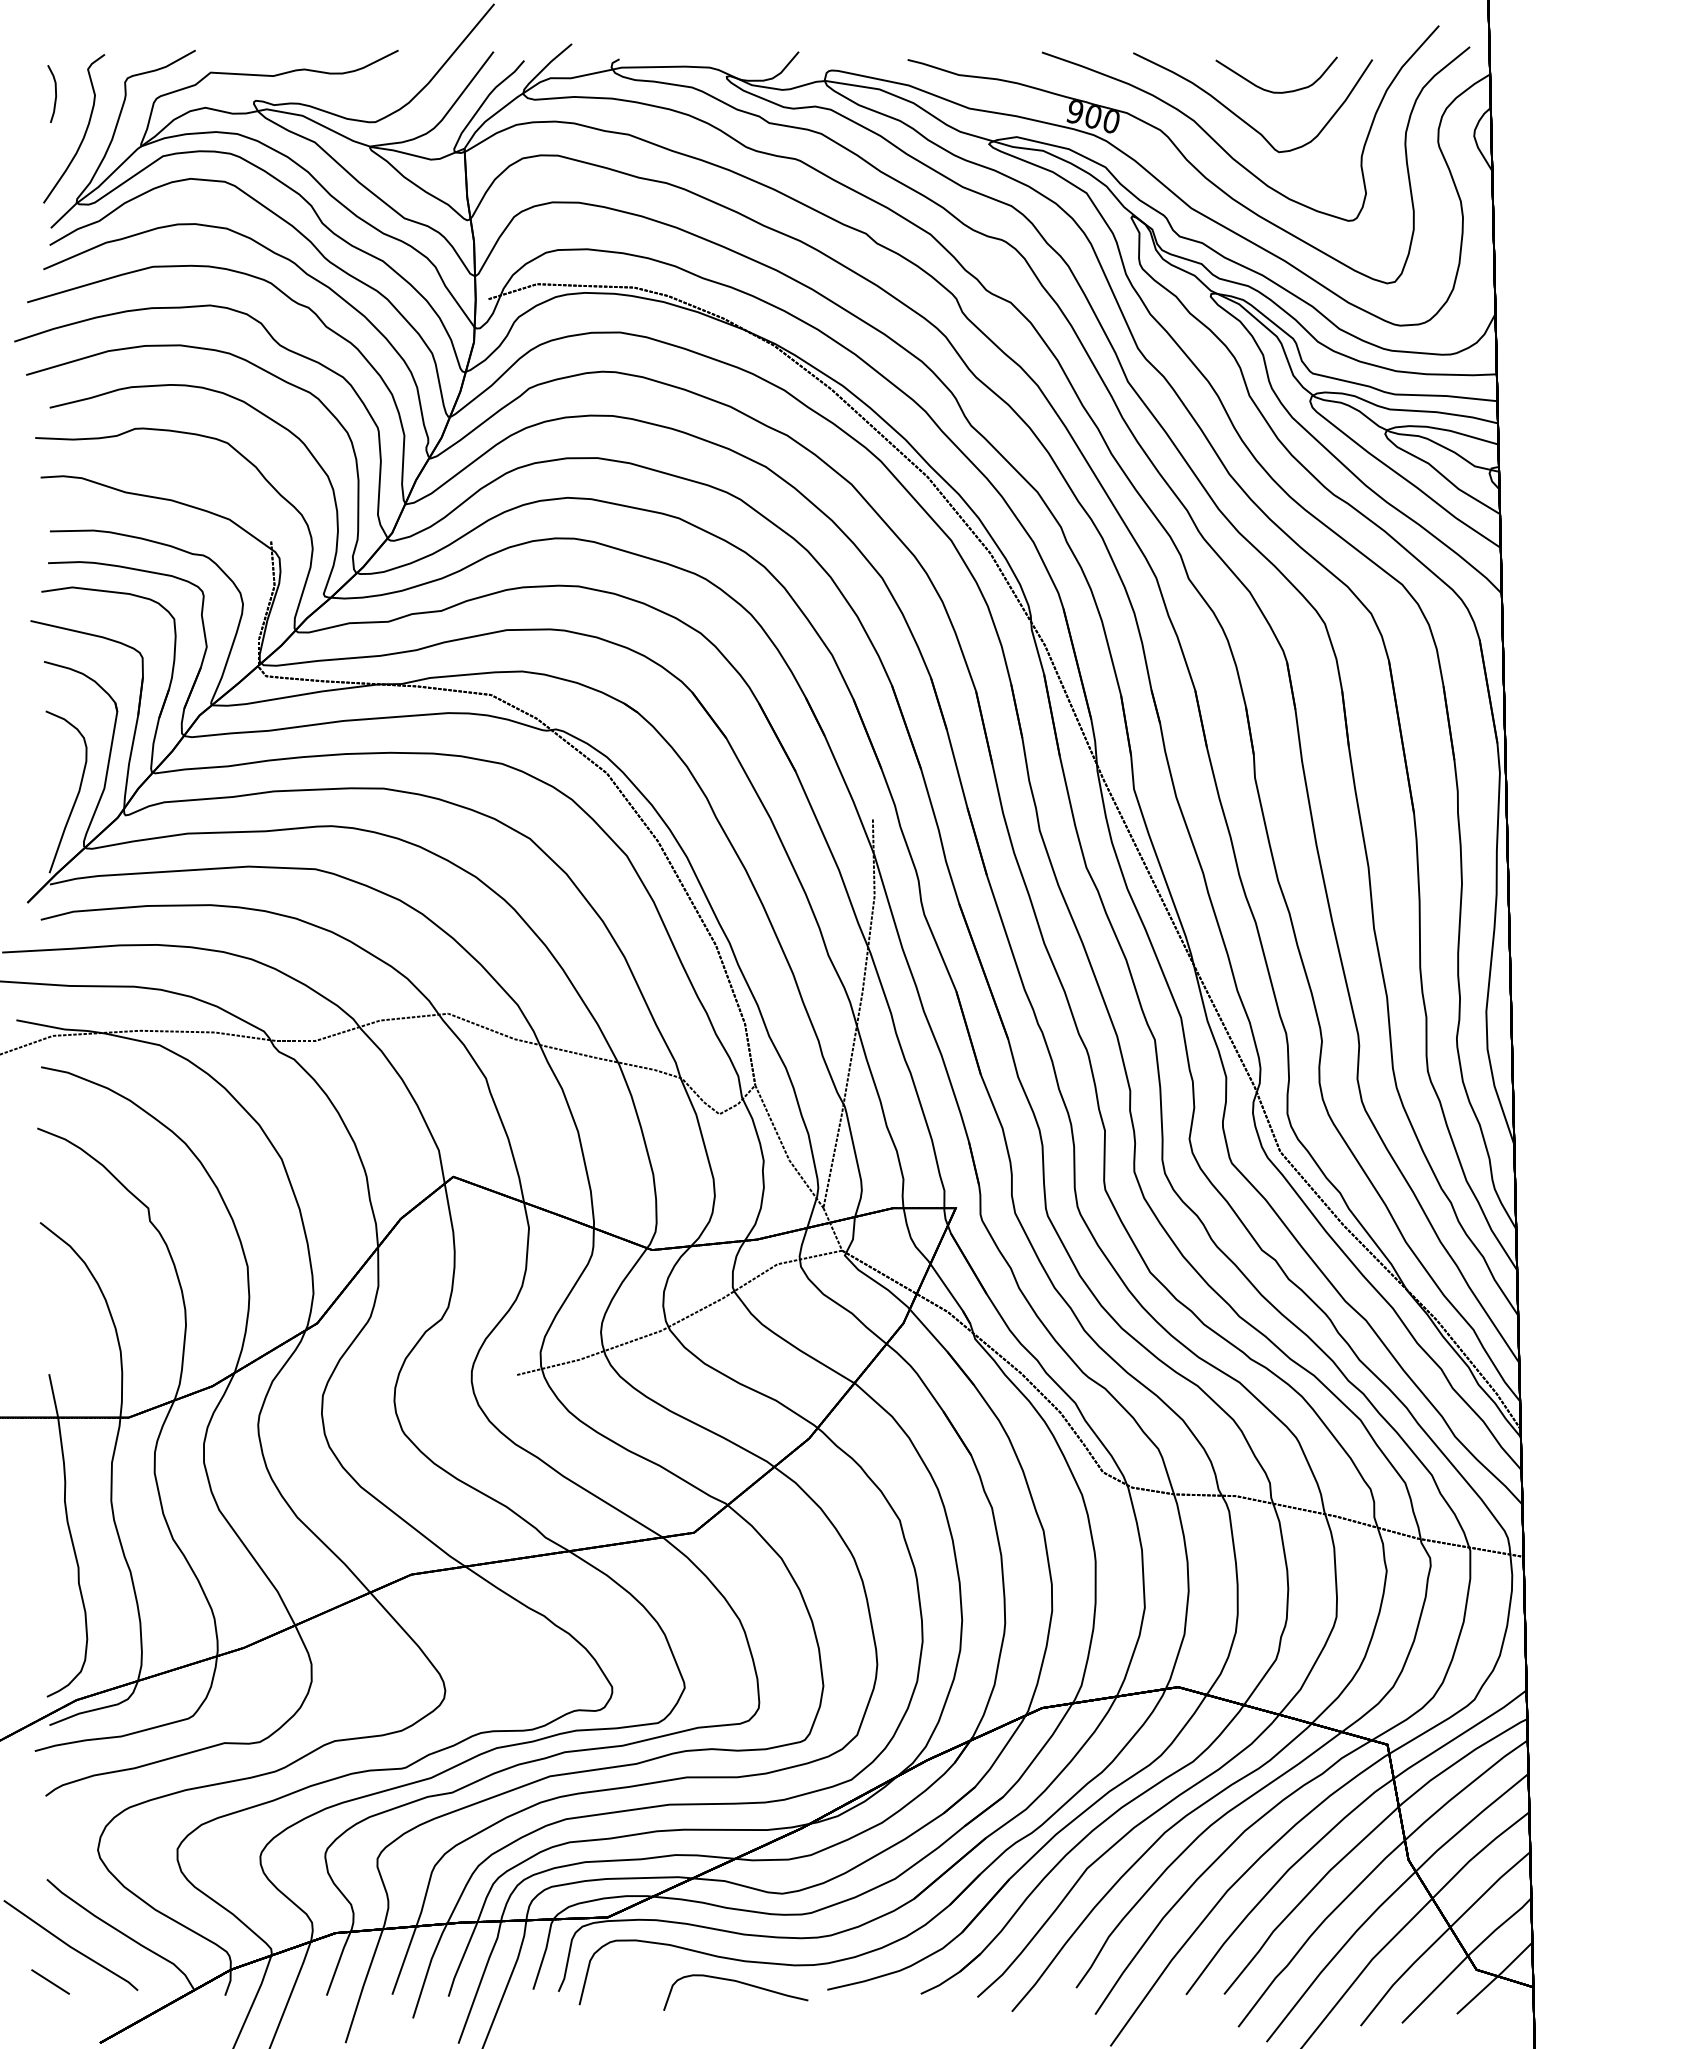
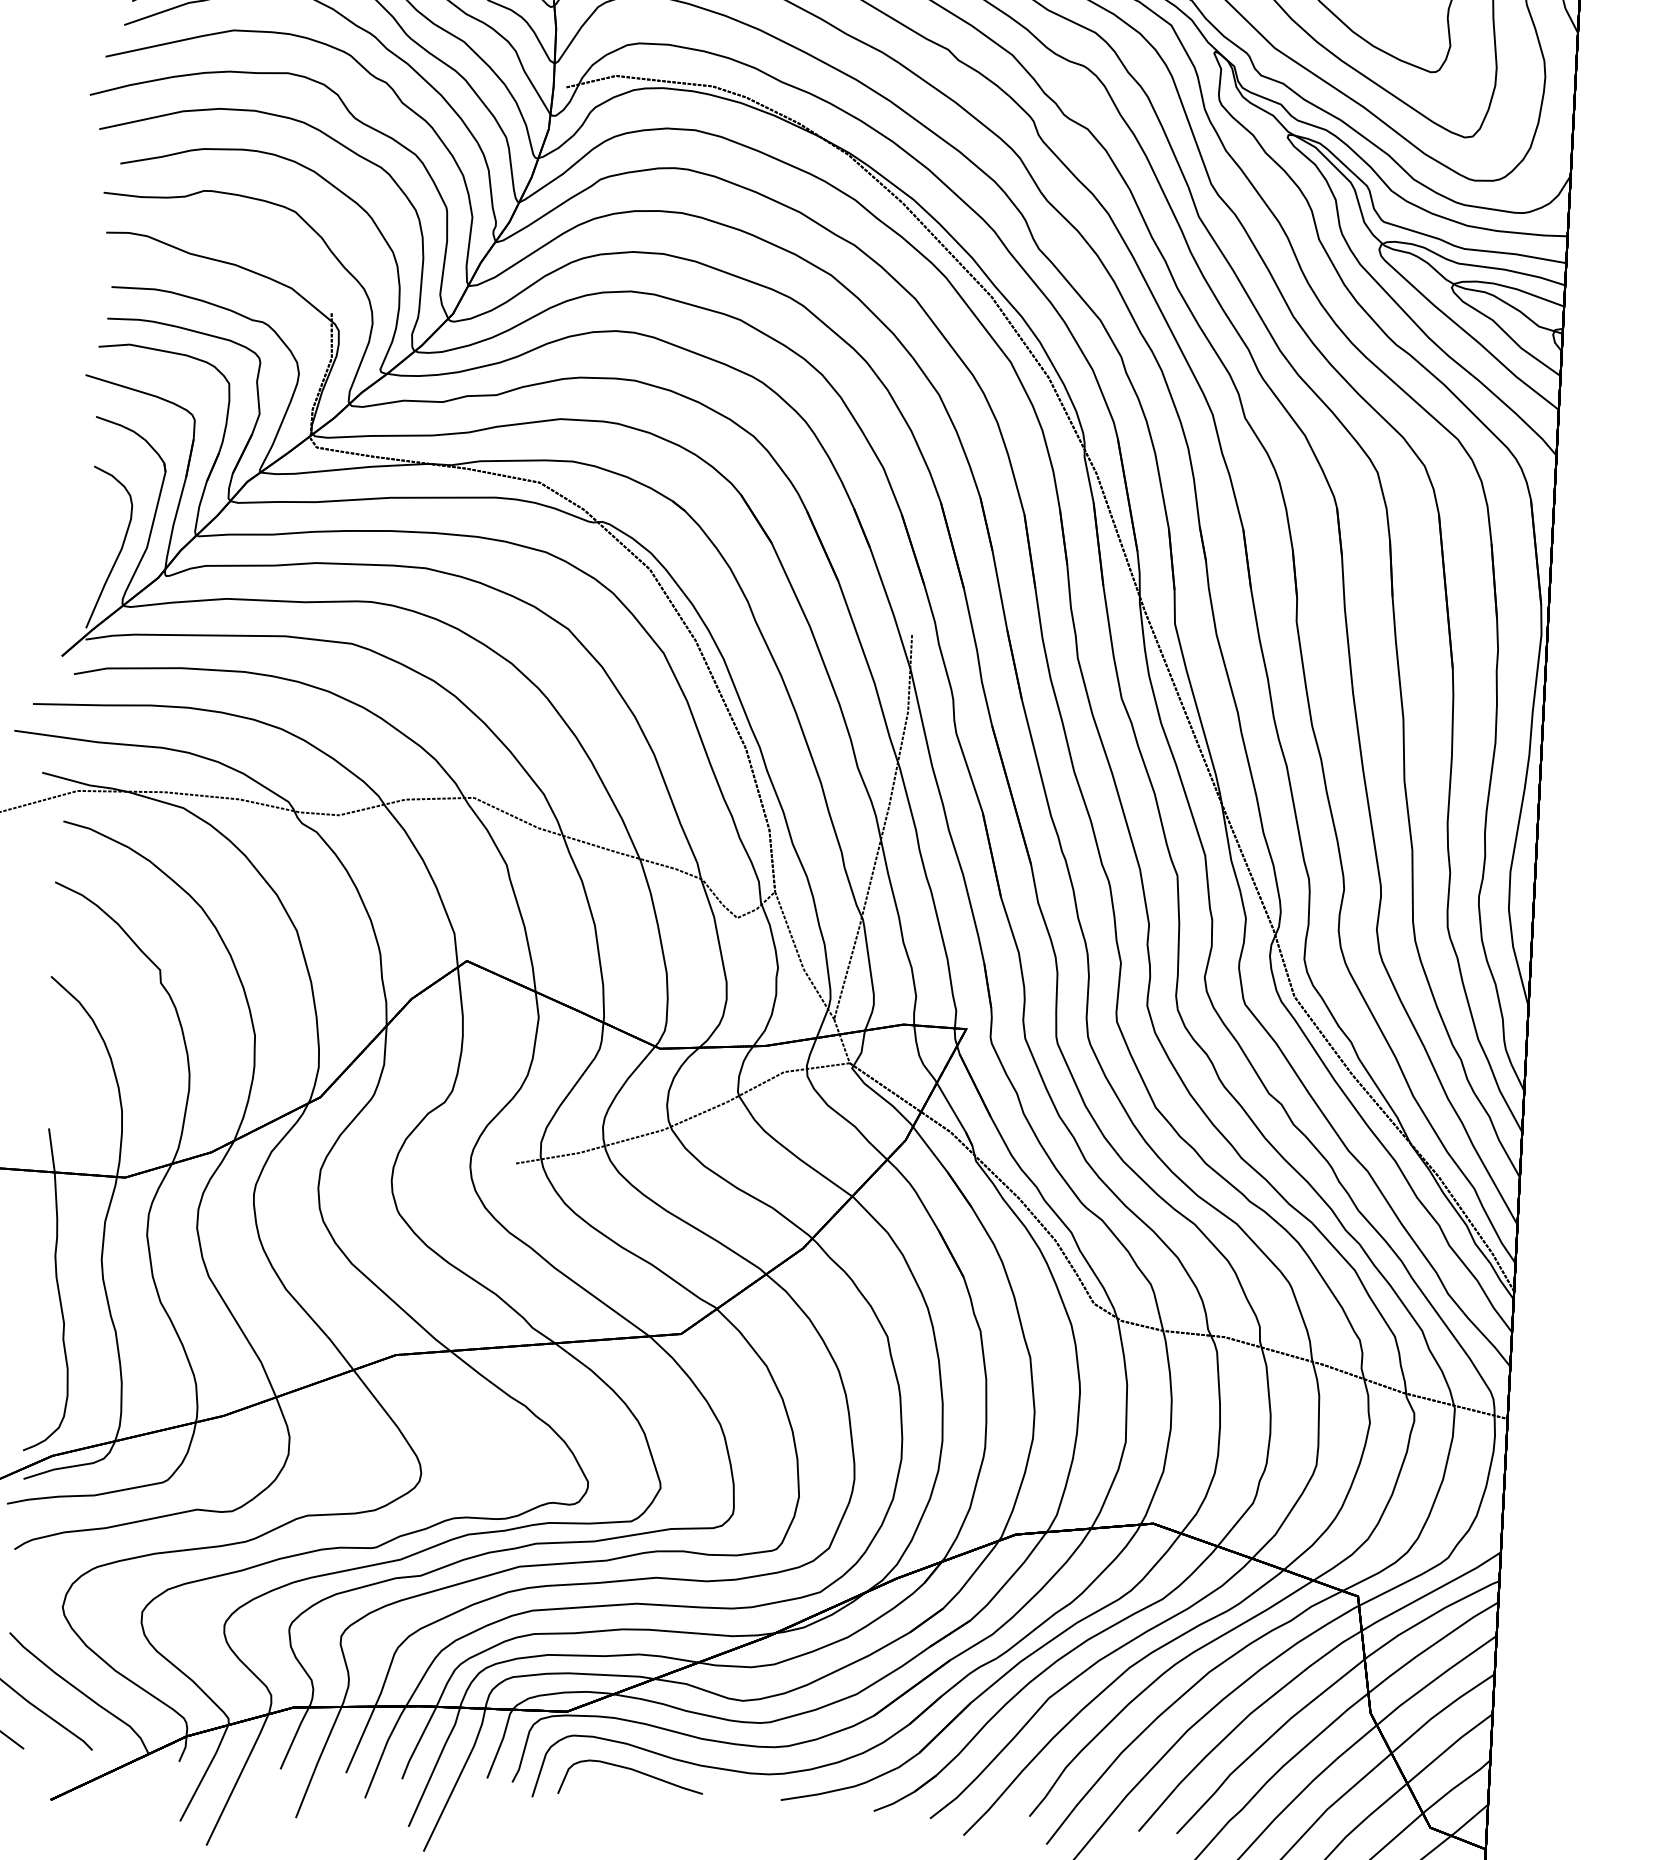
curve: (736, 1982) -> (632, 1770), moved

